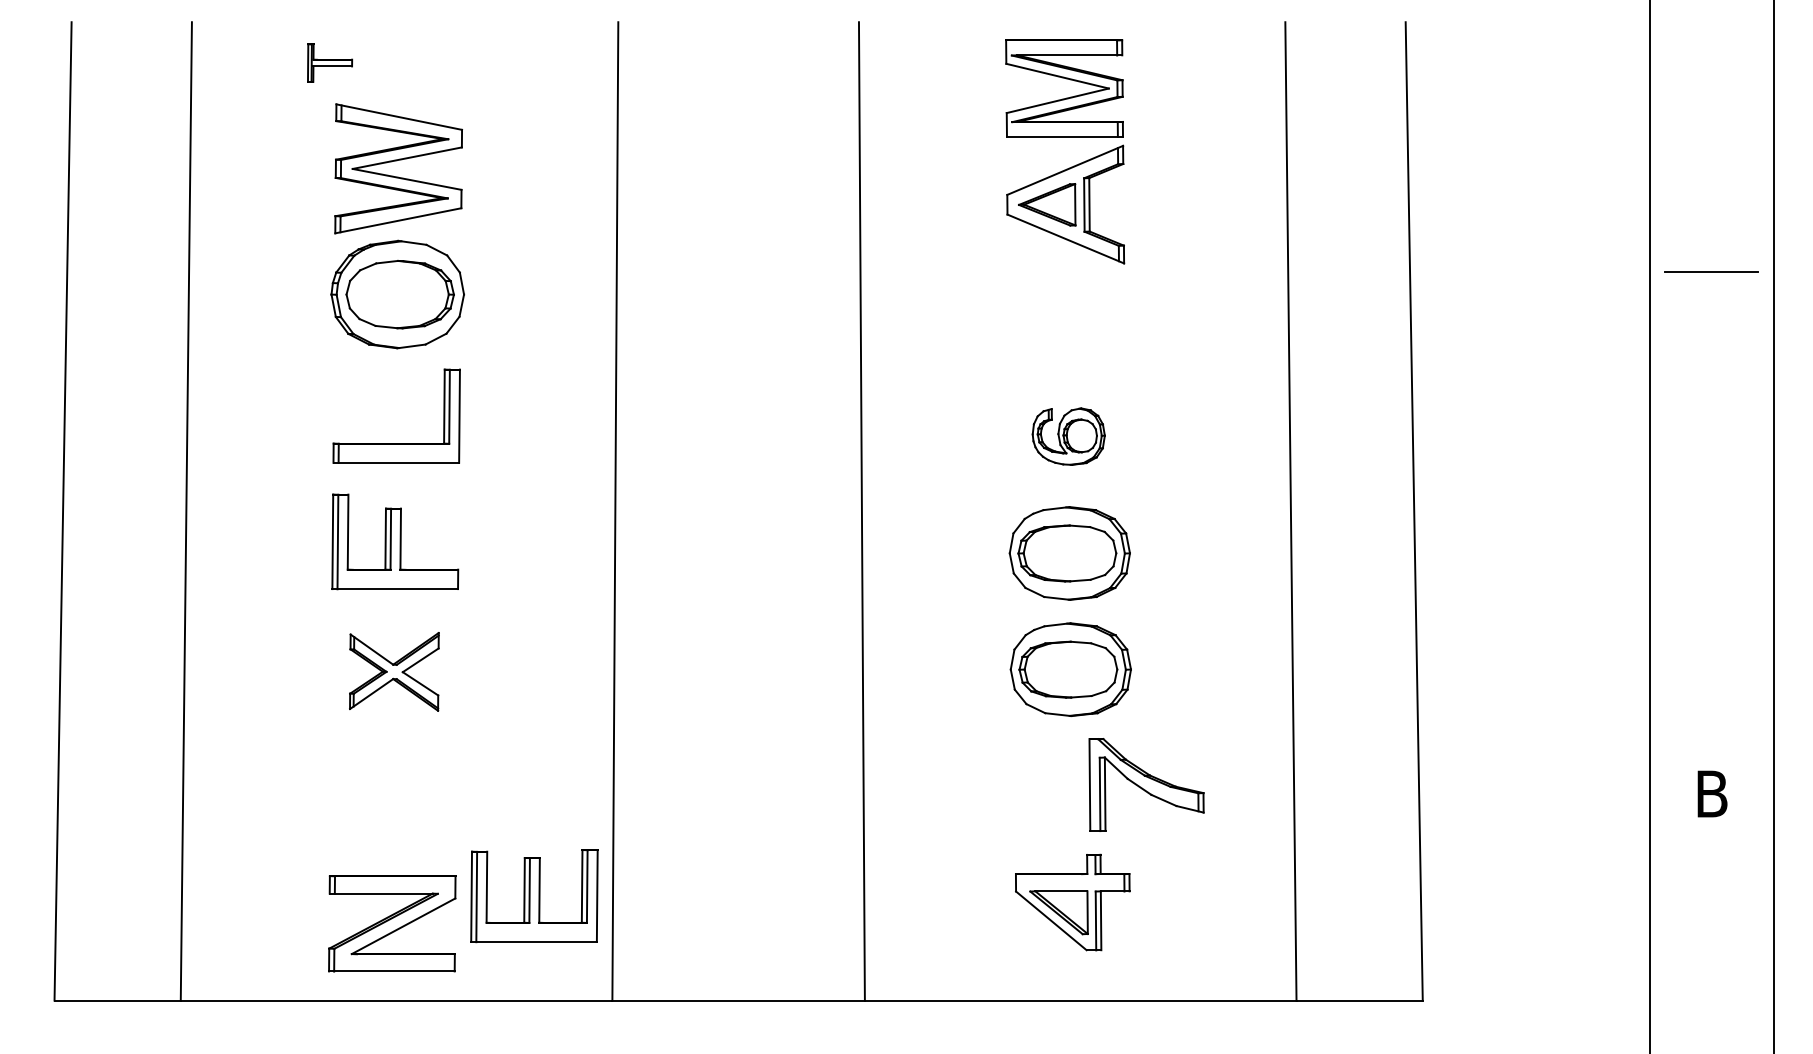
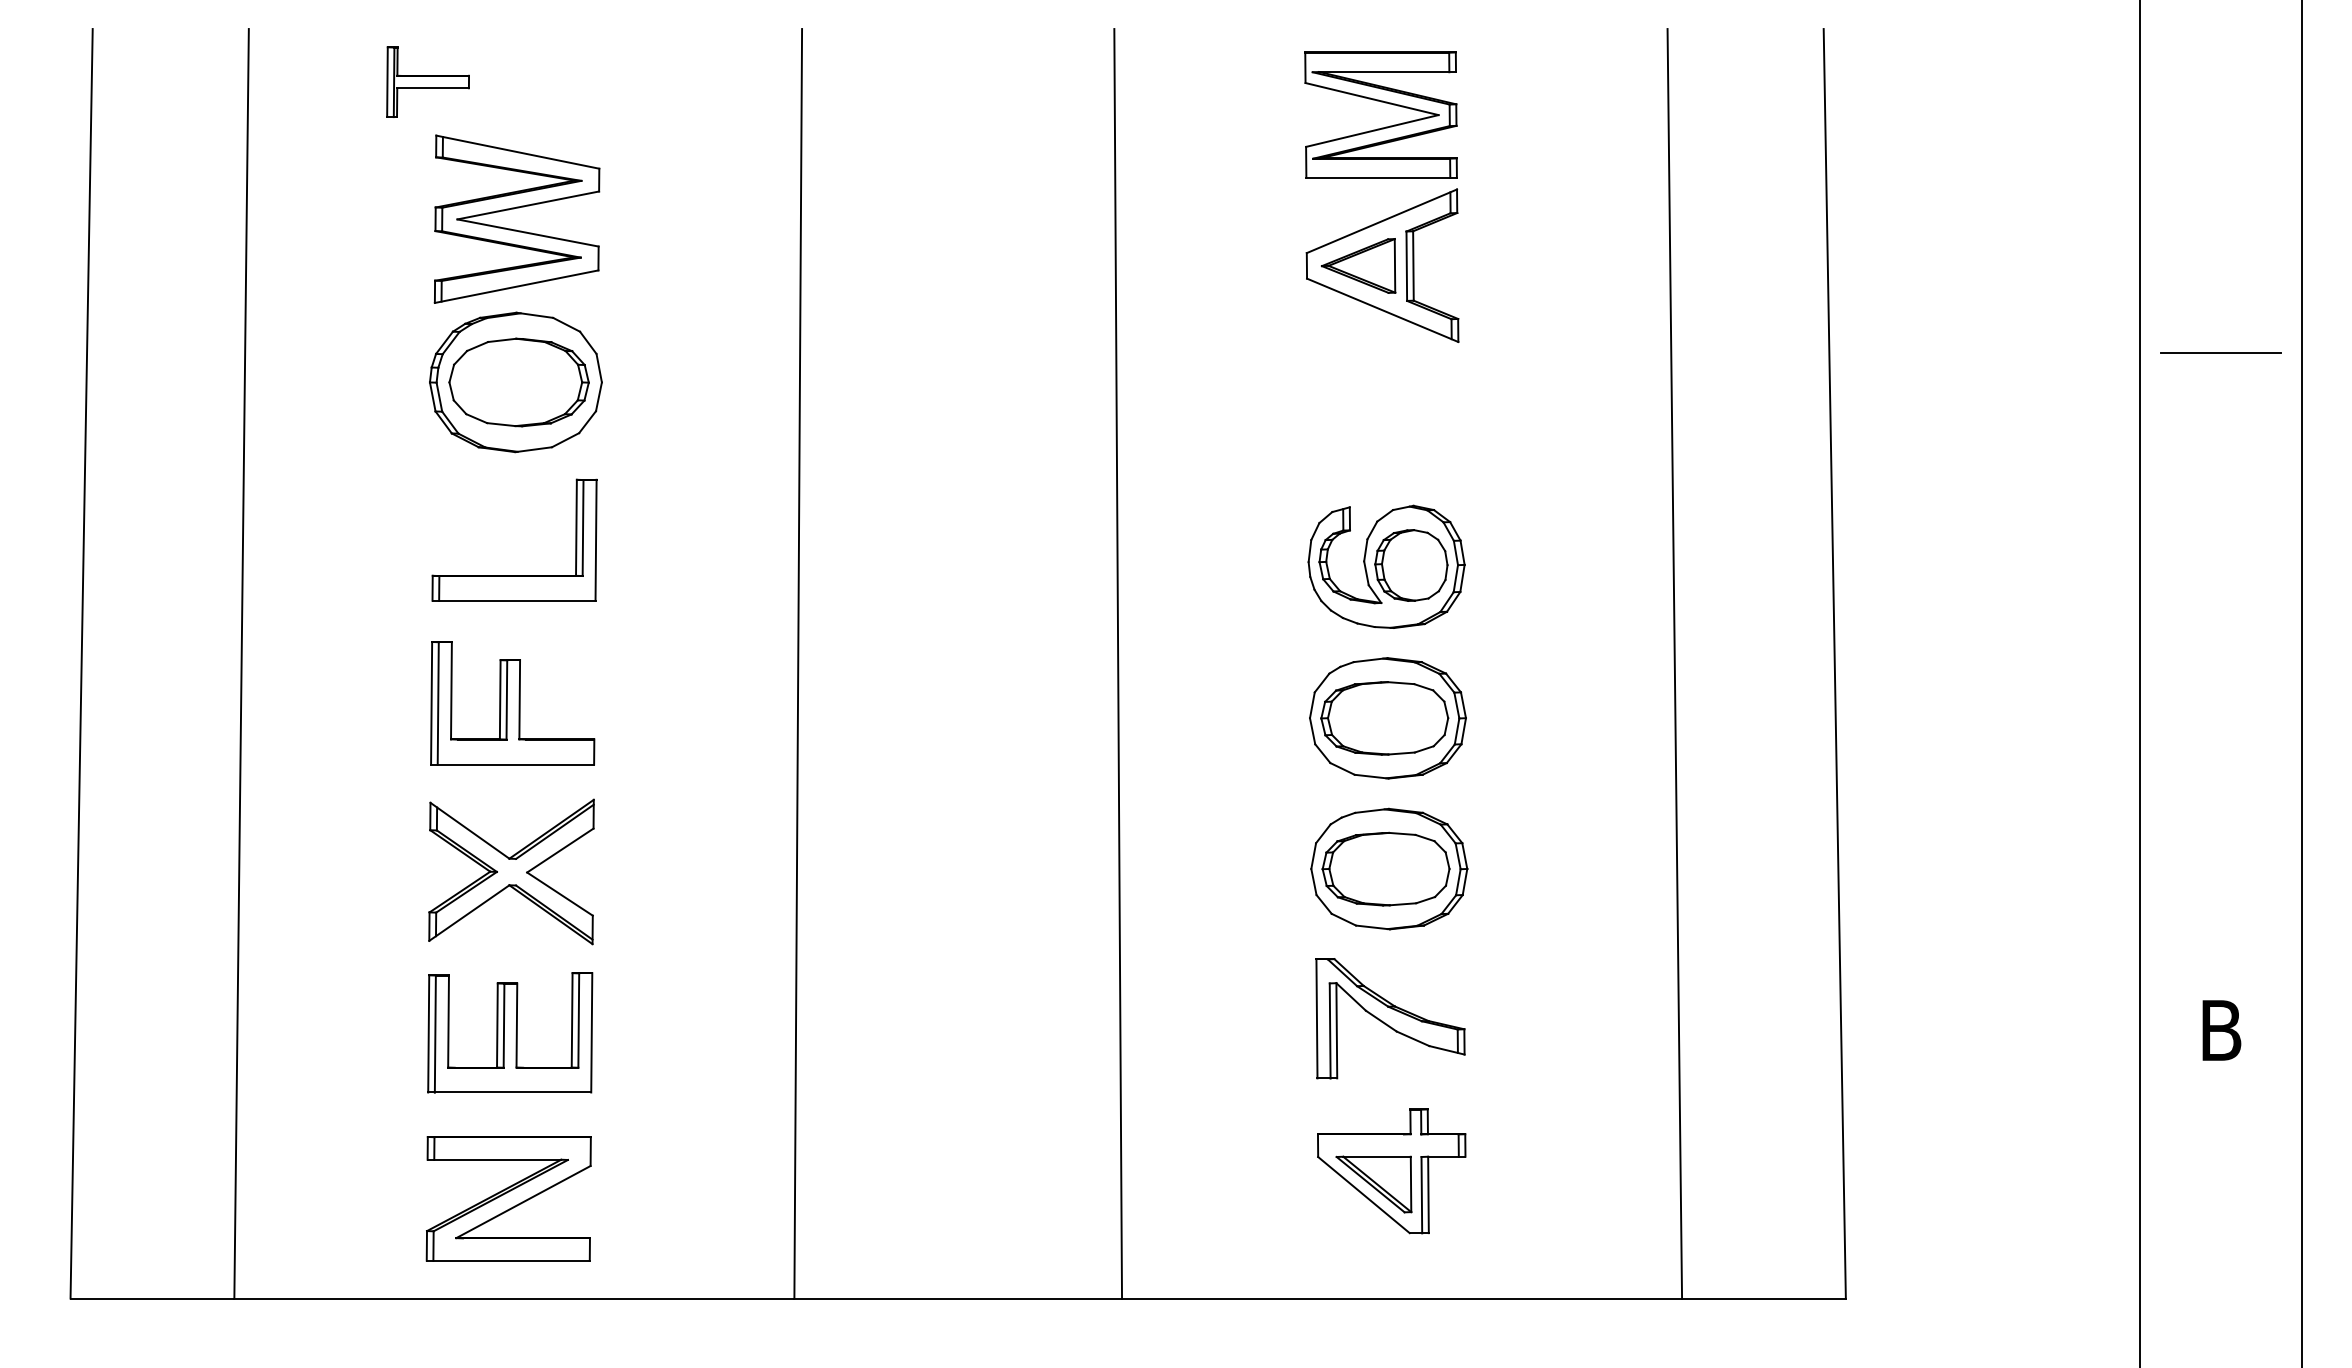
part: (329, 62) -> (427, 81), size x1.43
part: (1068, 436) -> (1386, 566), size x1.67
part: (394, 671) -> (511, 871), size x1.43
part: (1146, 784) -> (1390, 1018), moved
part: (534, 895) -> (510, 1032), moved

